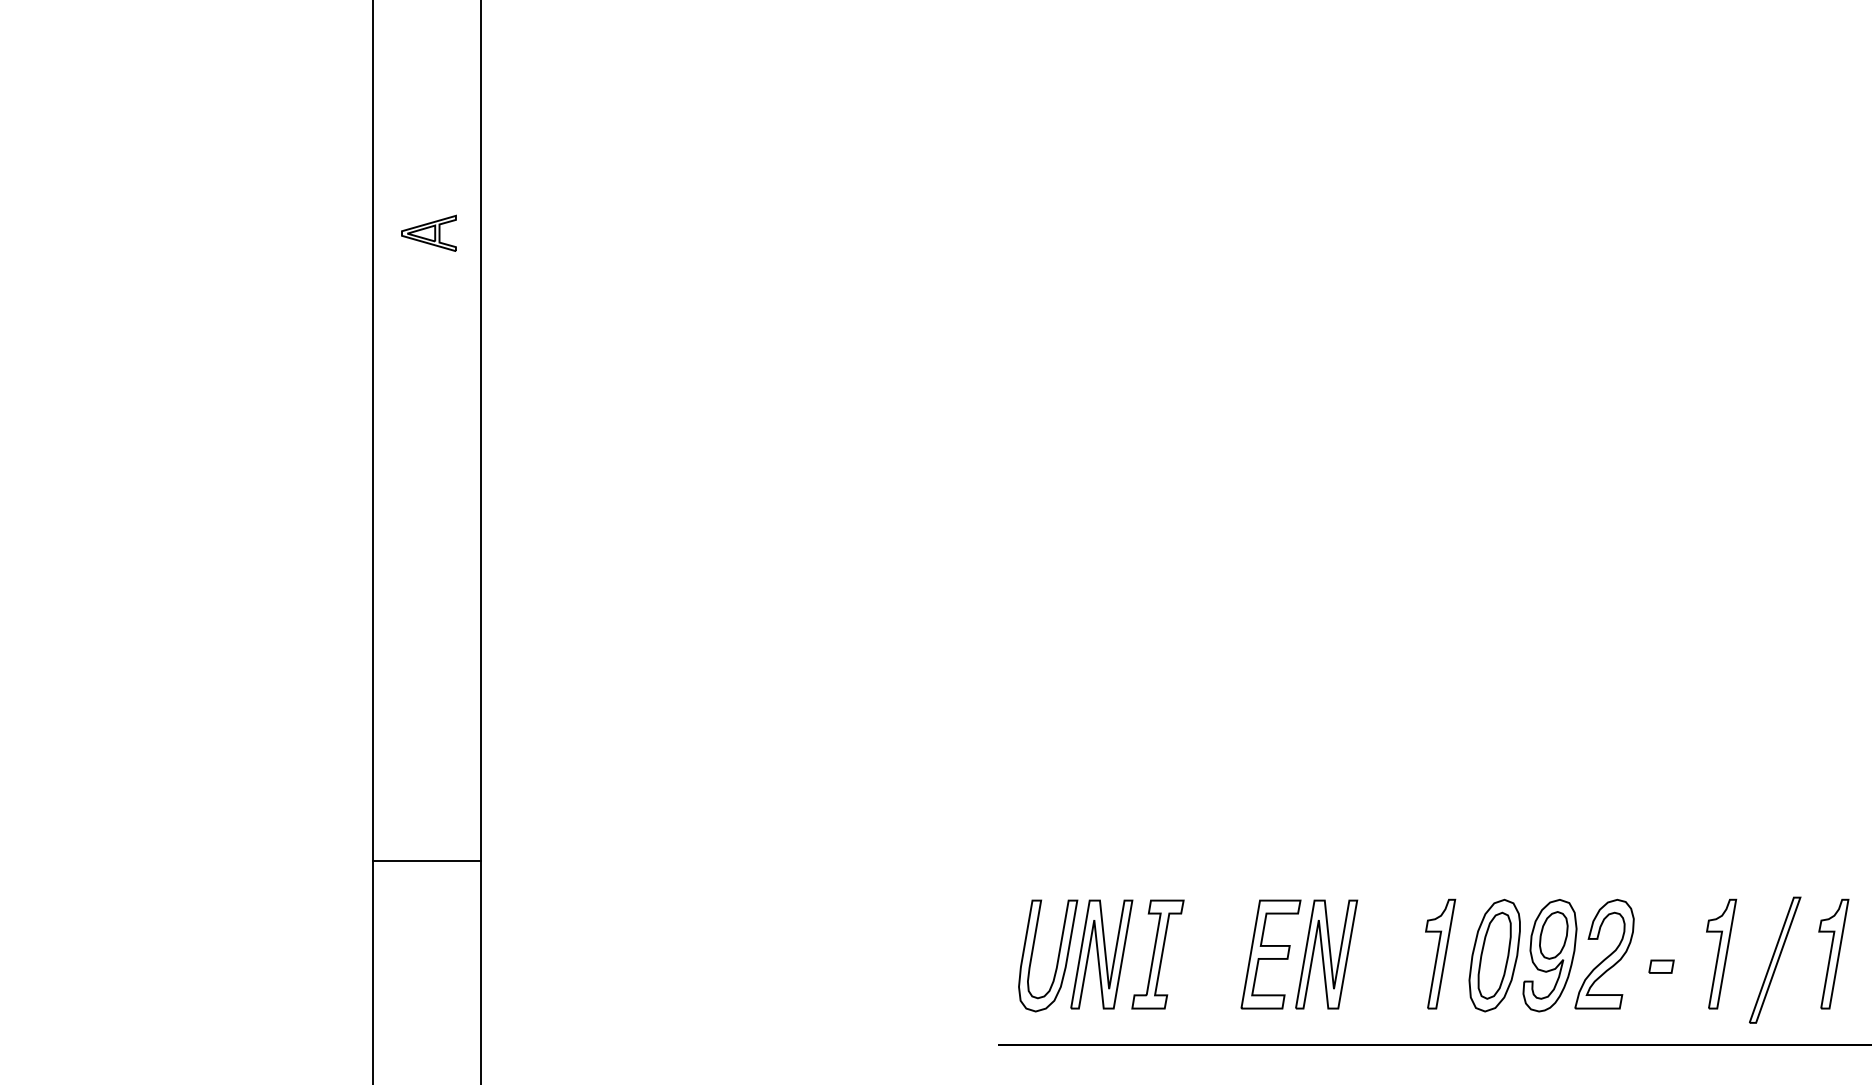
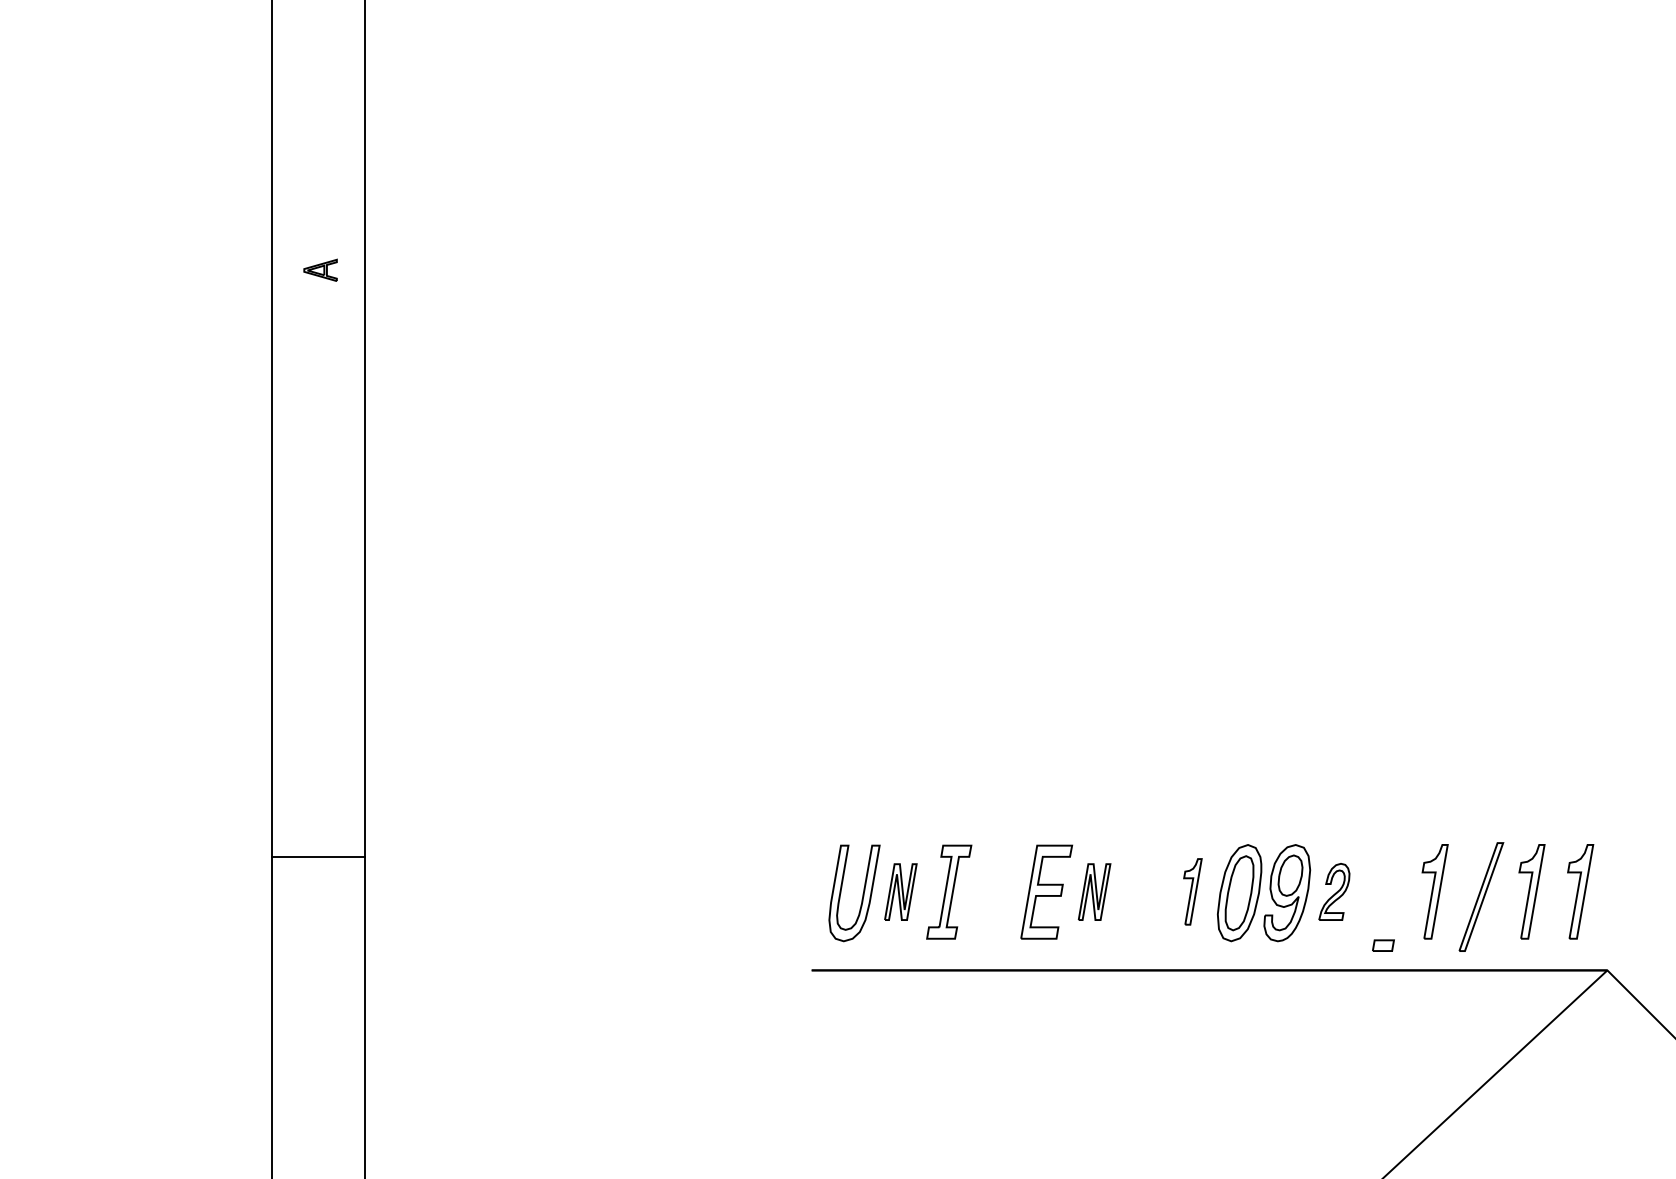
part: (428, 233) -> (320, 270), size x0.7
line: (426, 860) -> (318, 857), moved
part: (1101, 953) -> (900, 891), size x0.6
part: (1326, 953) -> (1094, 891), size x0.6
part: (1440, 953) -> (1192, 891), size x0.7
part: (1604, 953) -> (1334, 891), size x0.6
part: (1661, 966) -> (1383, 945), moved

